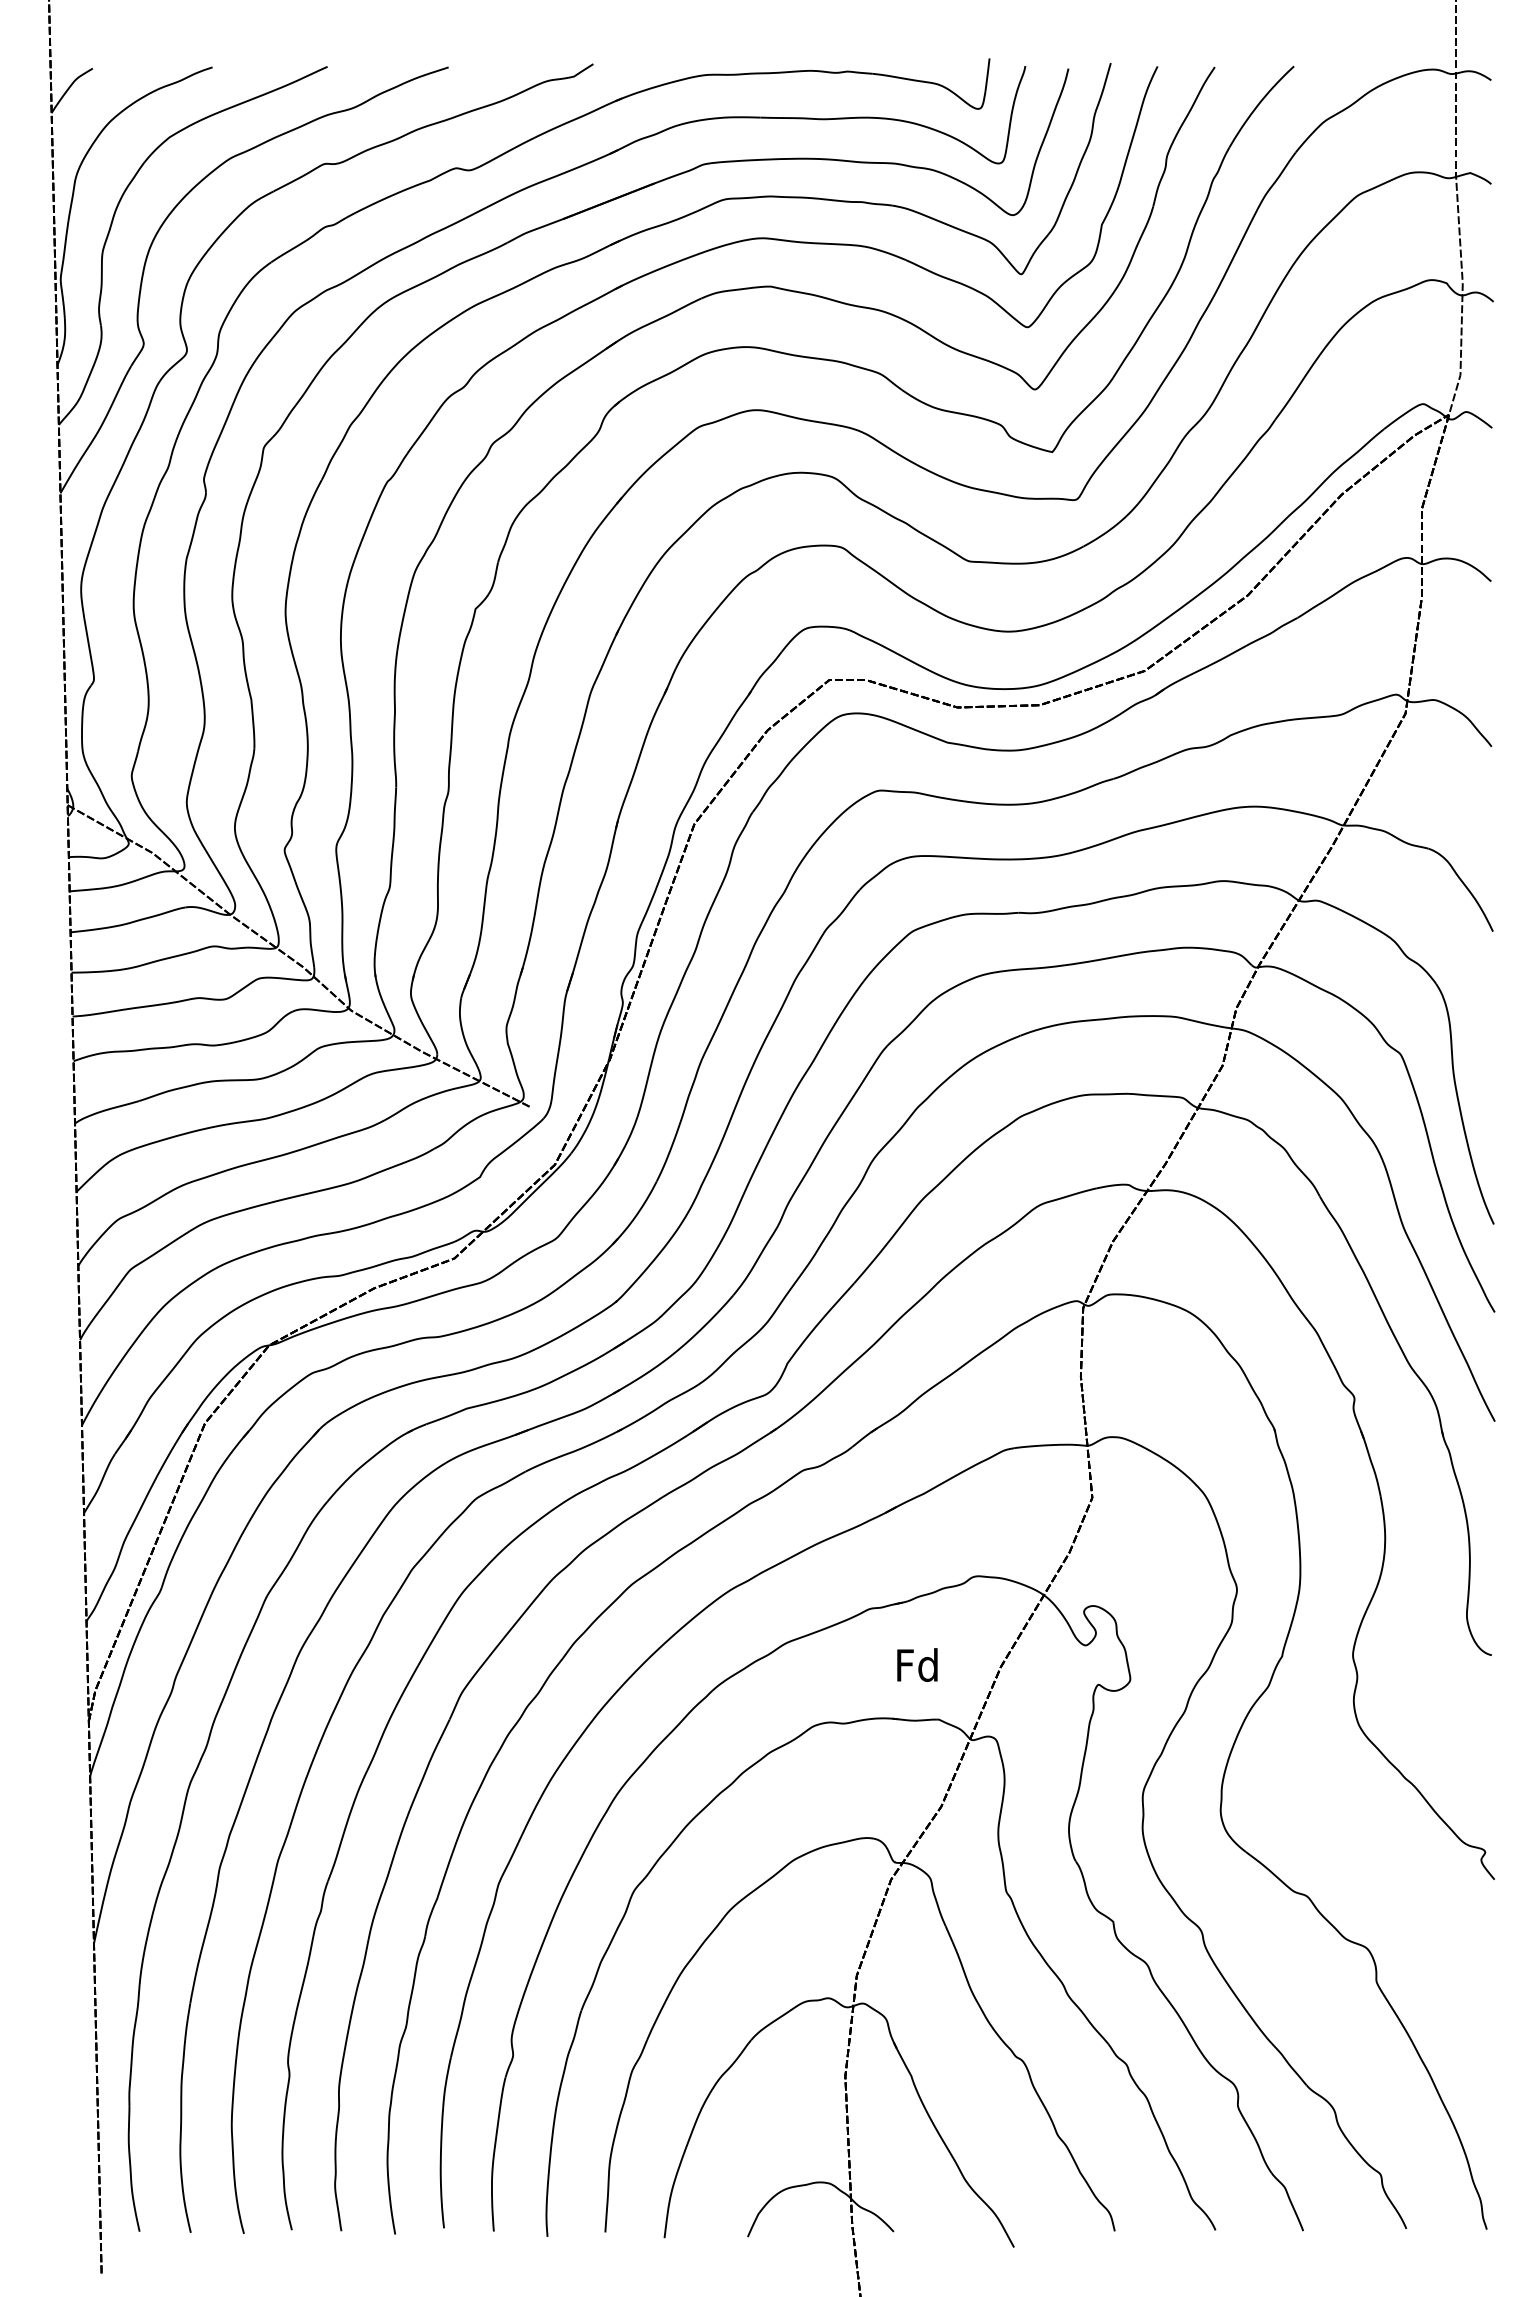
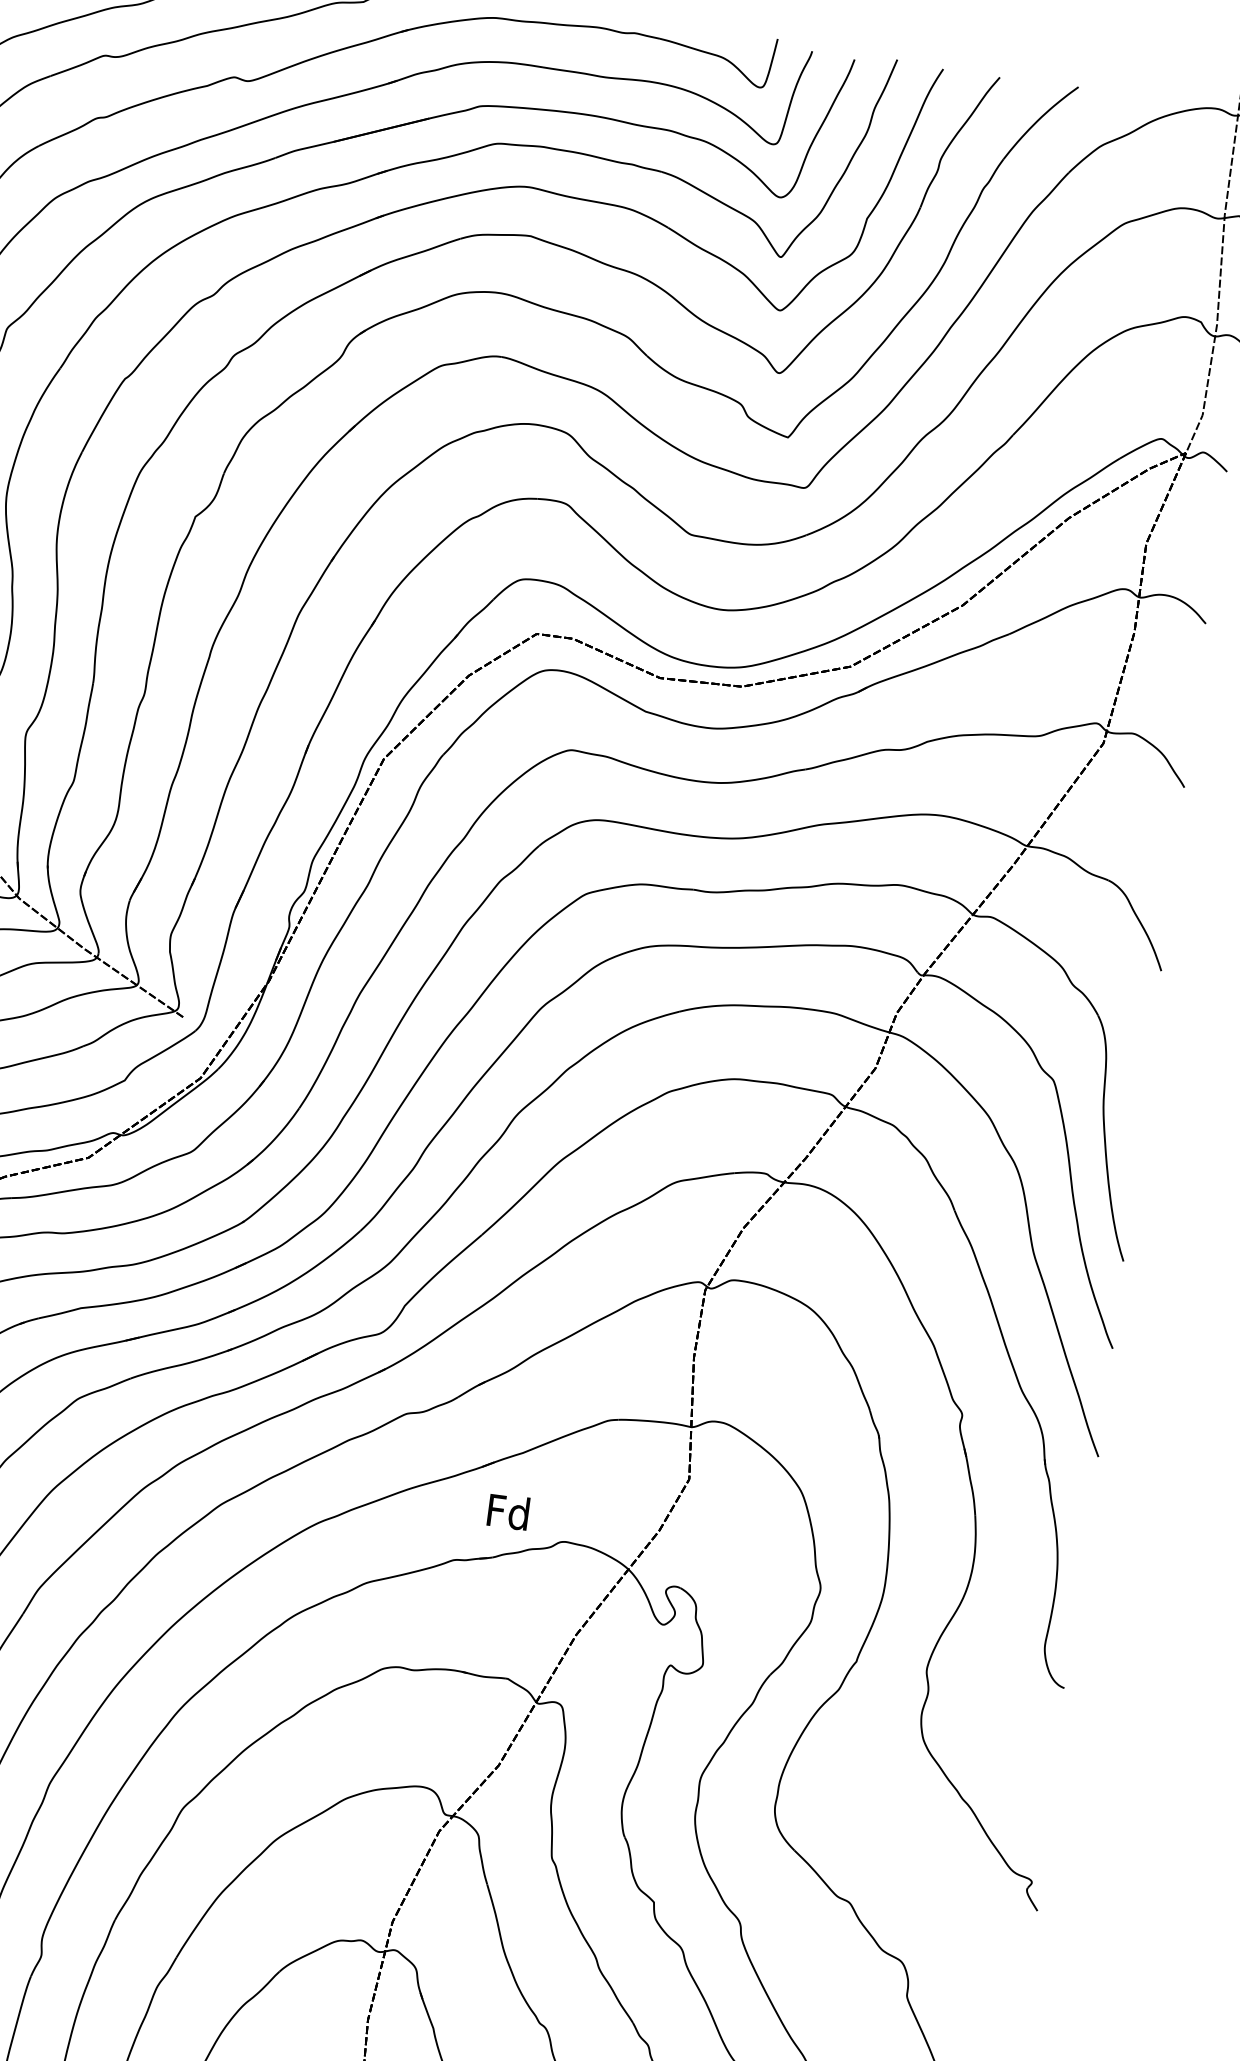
text: (917, 1664) -> (508, 1511), moved

